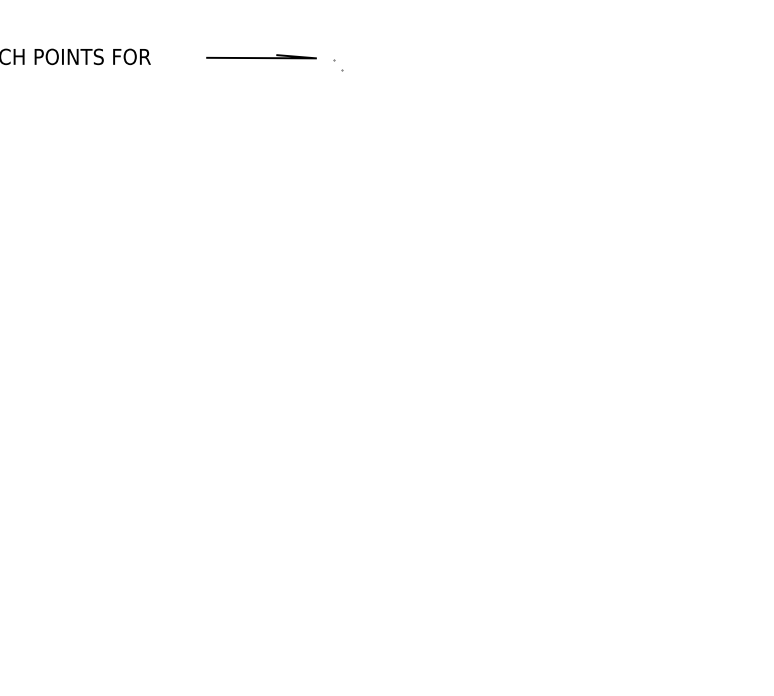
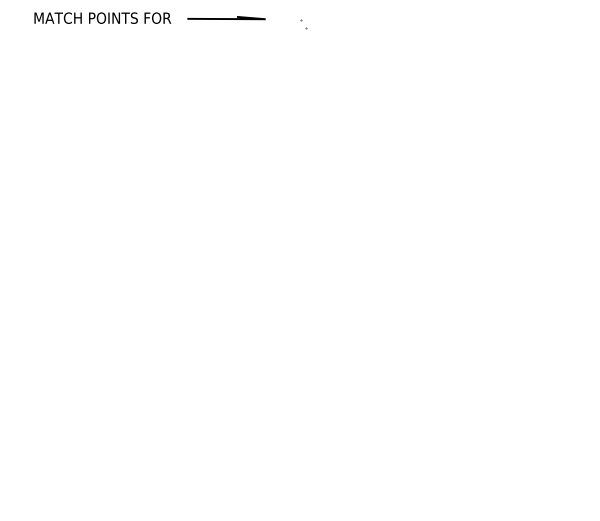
line: (261, 57) -> (226, 18), moved

